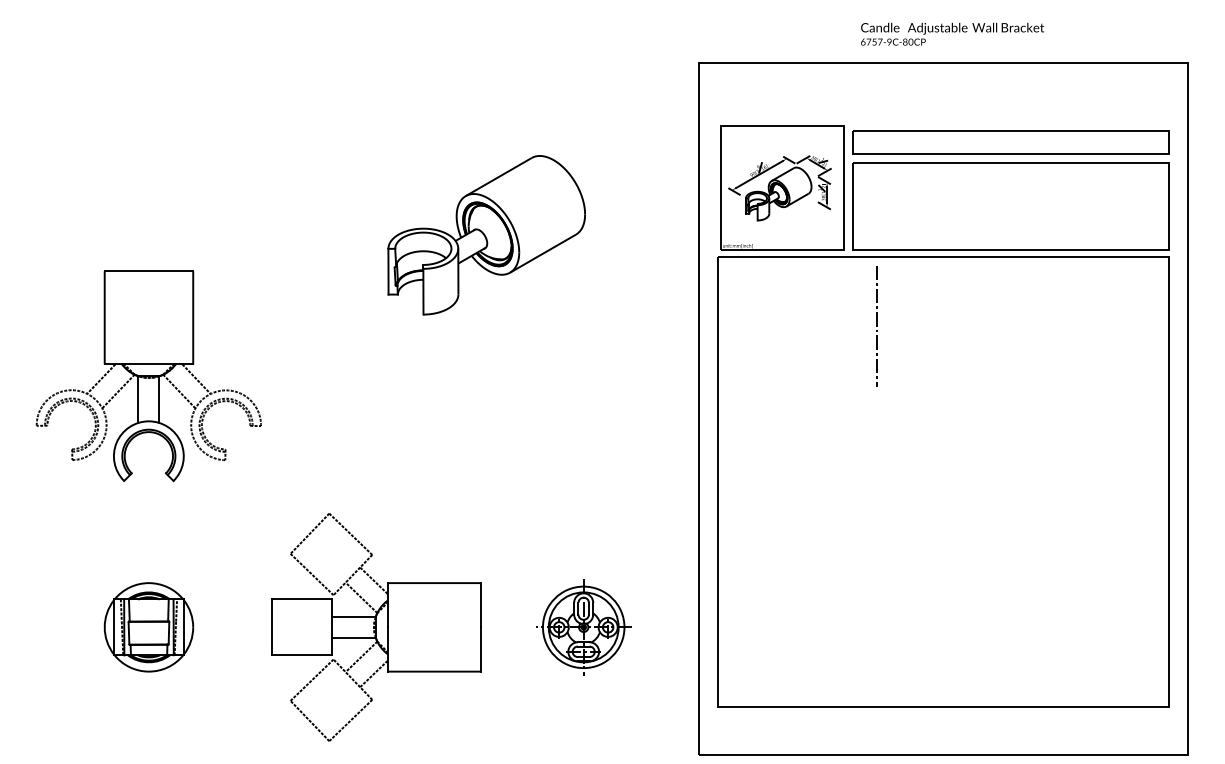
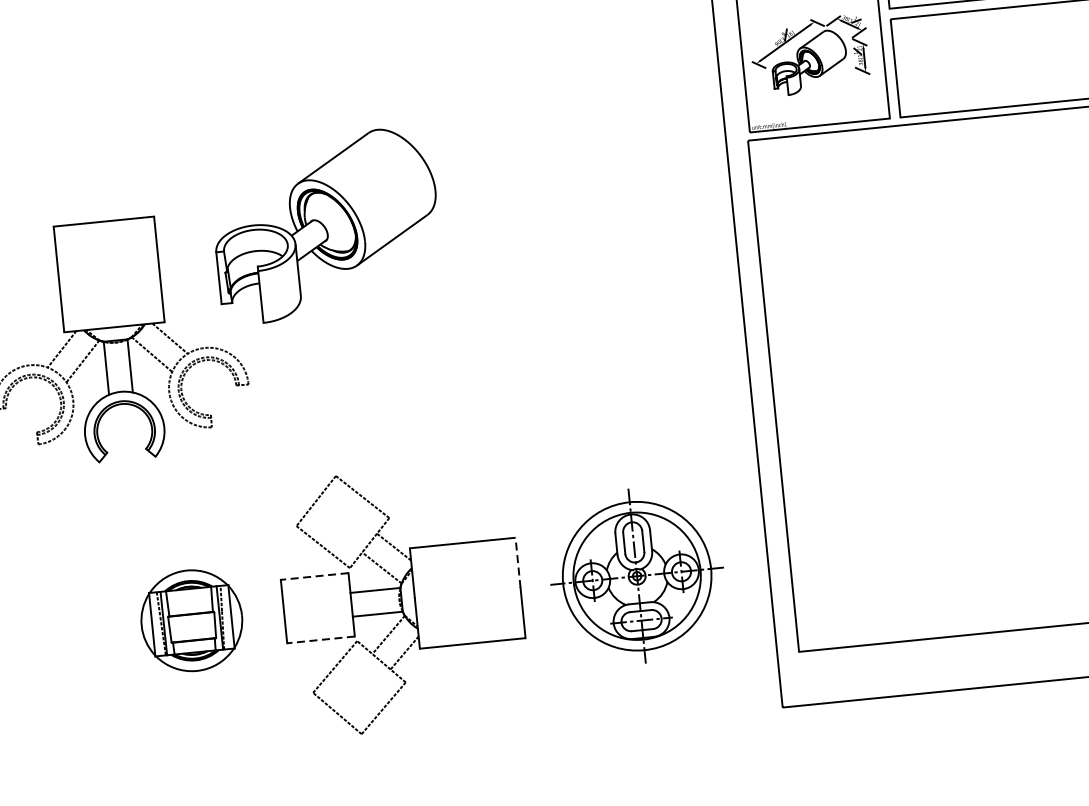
part: (486, 235) -> (326, 226), moved
line: (877, 326) -> (936, 201), removed
line: (302, 599) -> (315, 576), solid -> dashed
line: (480, 604) -> (517, 562), solid -> dashed
part: (148, 627) -> (191, 620), moved
part: (583, 627) -> (637, 576), size x1.6
line: (302, 655) -> (321, 640), solid -> dashed

